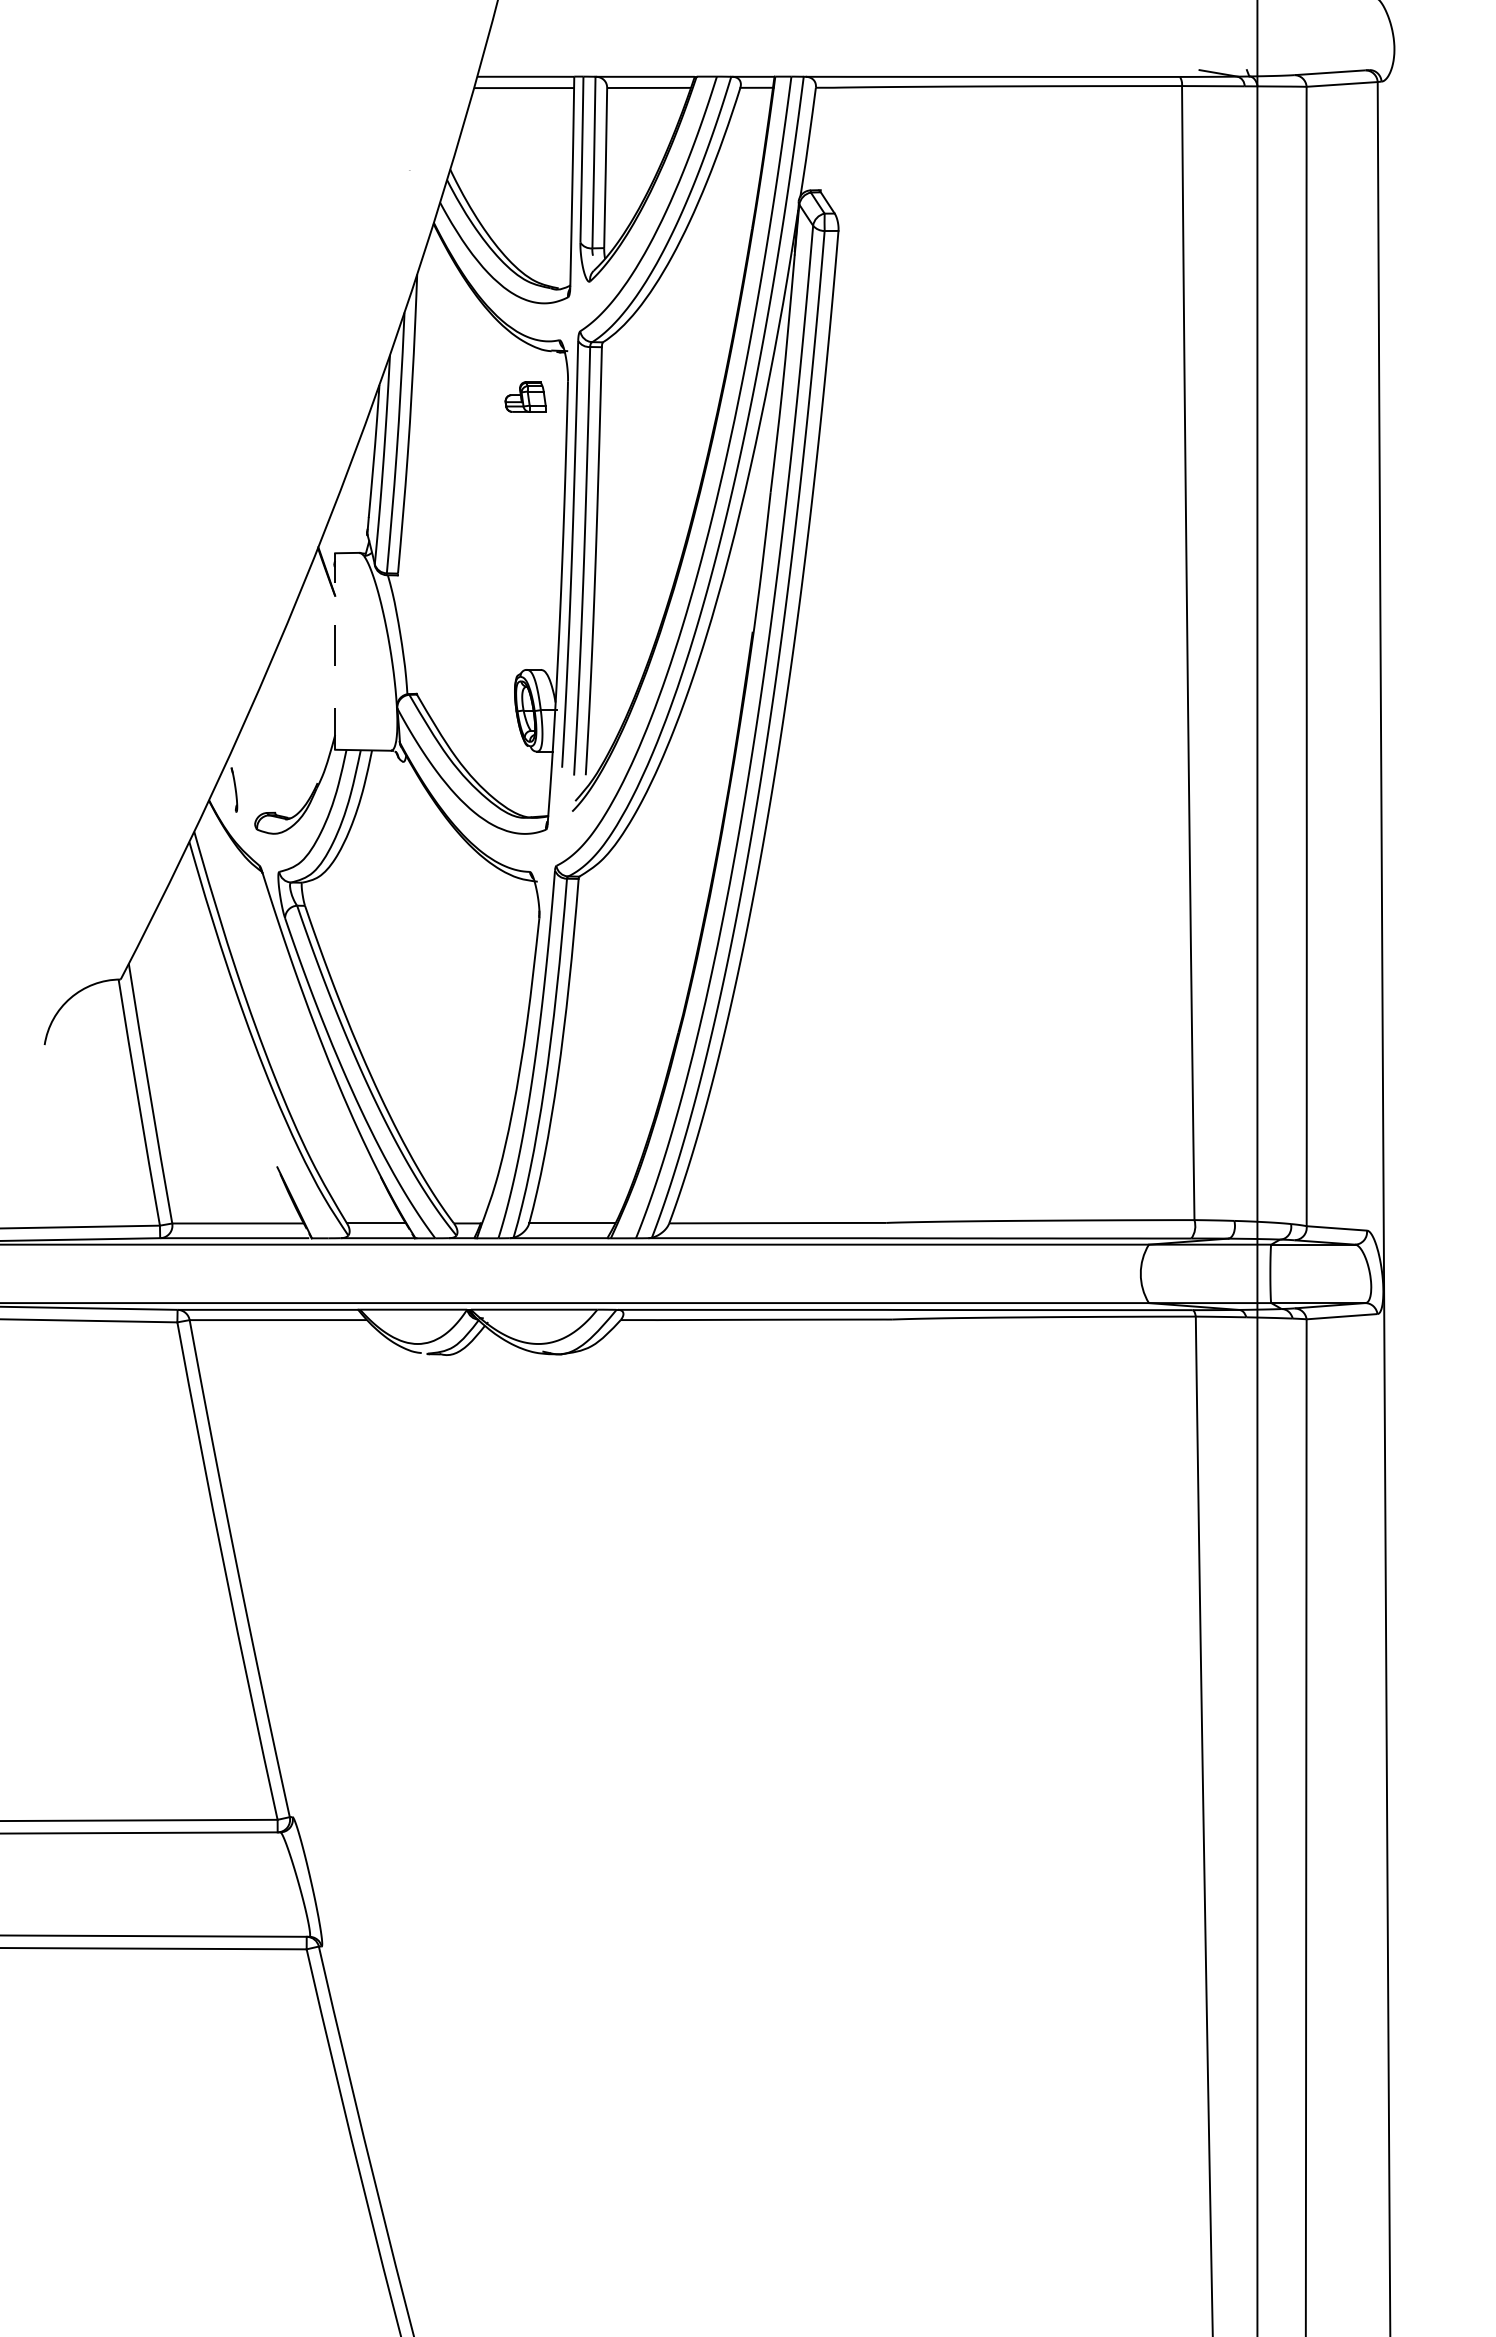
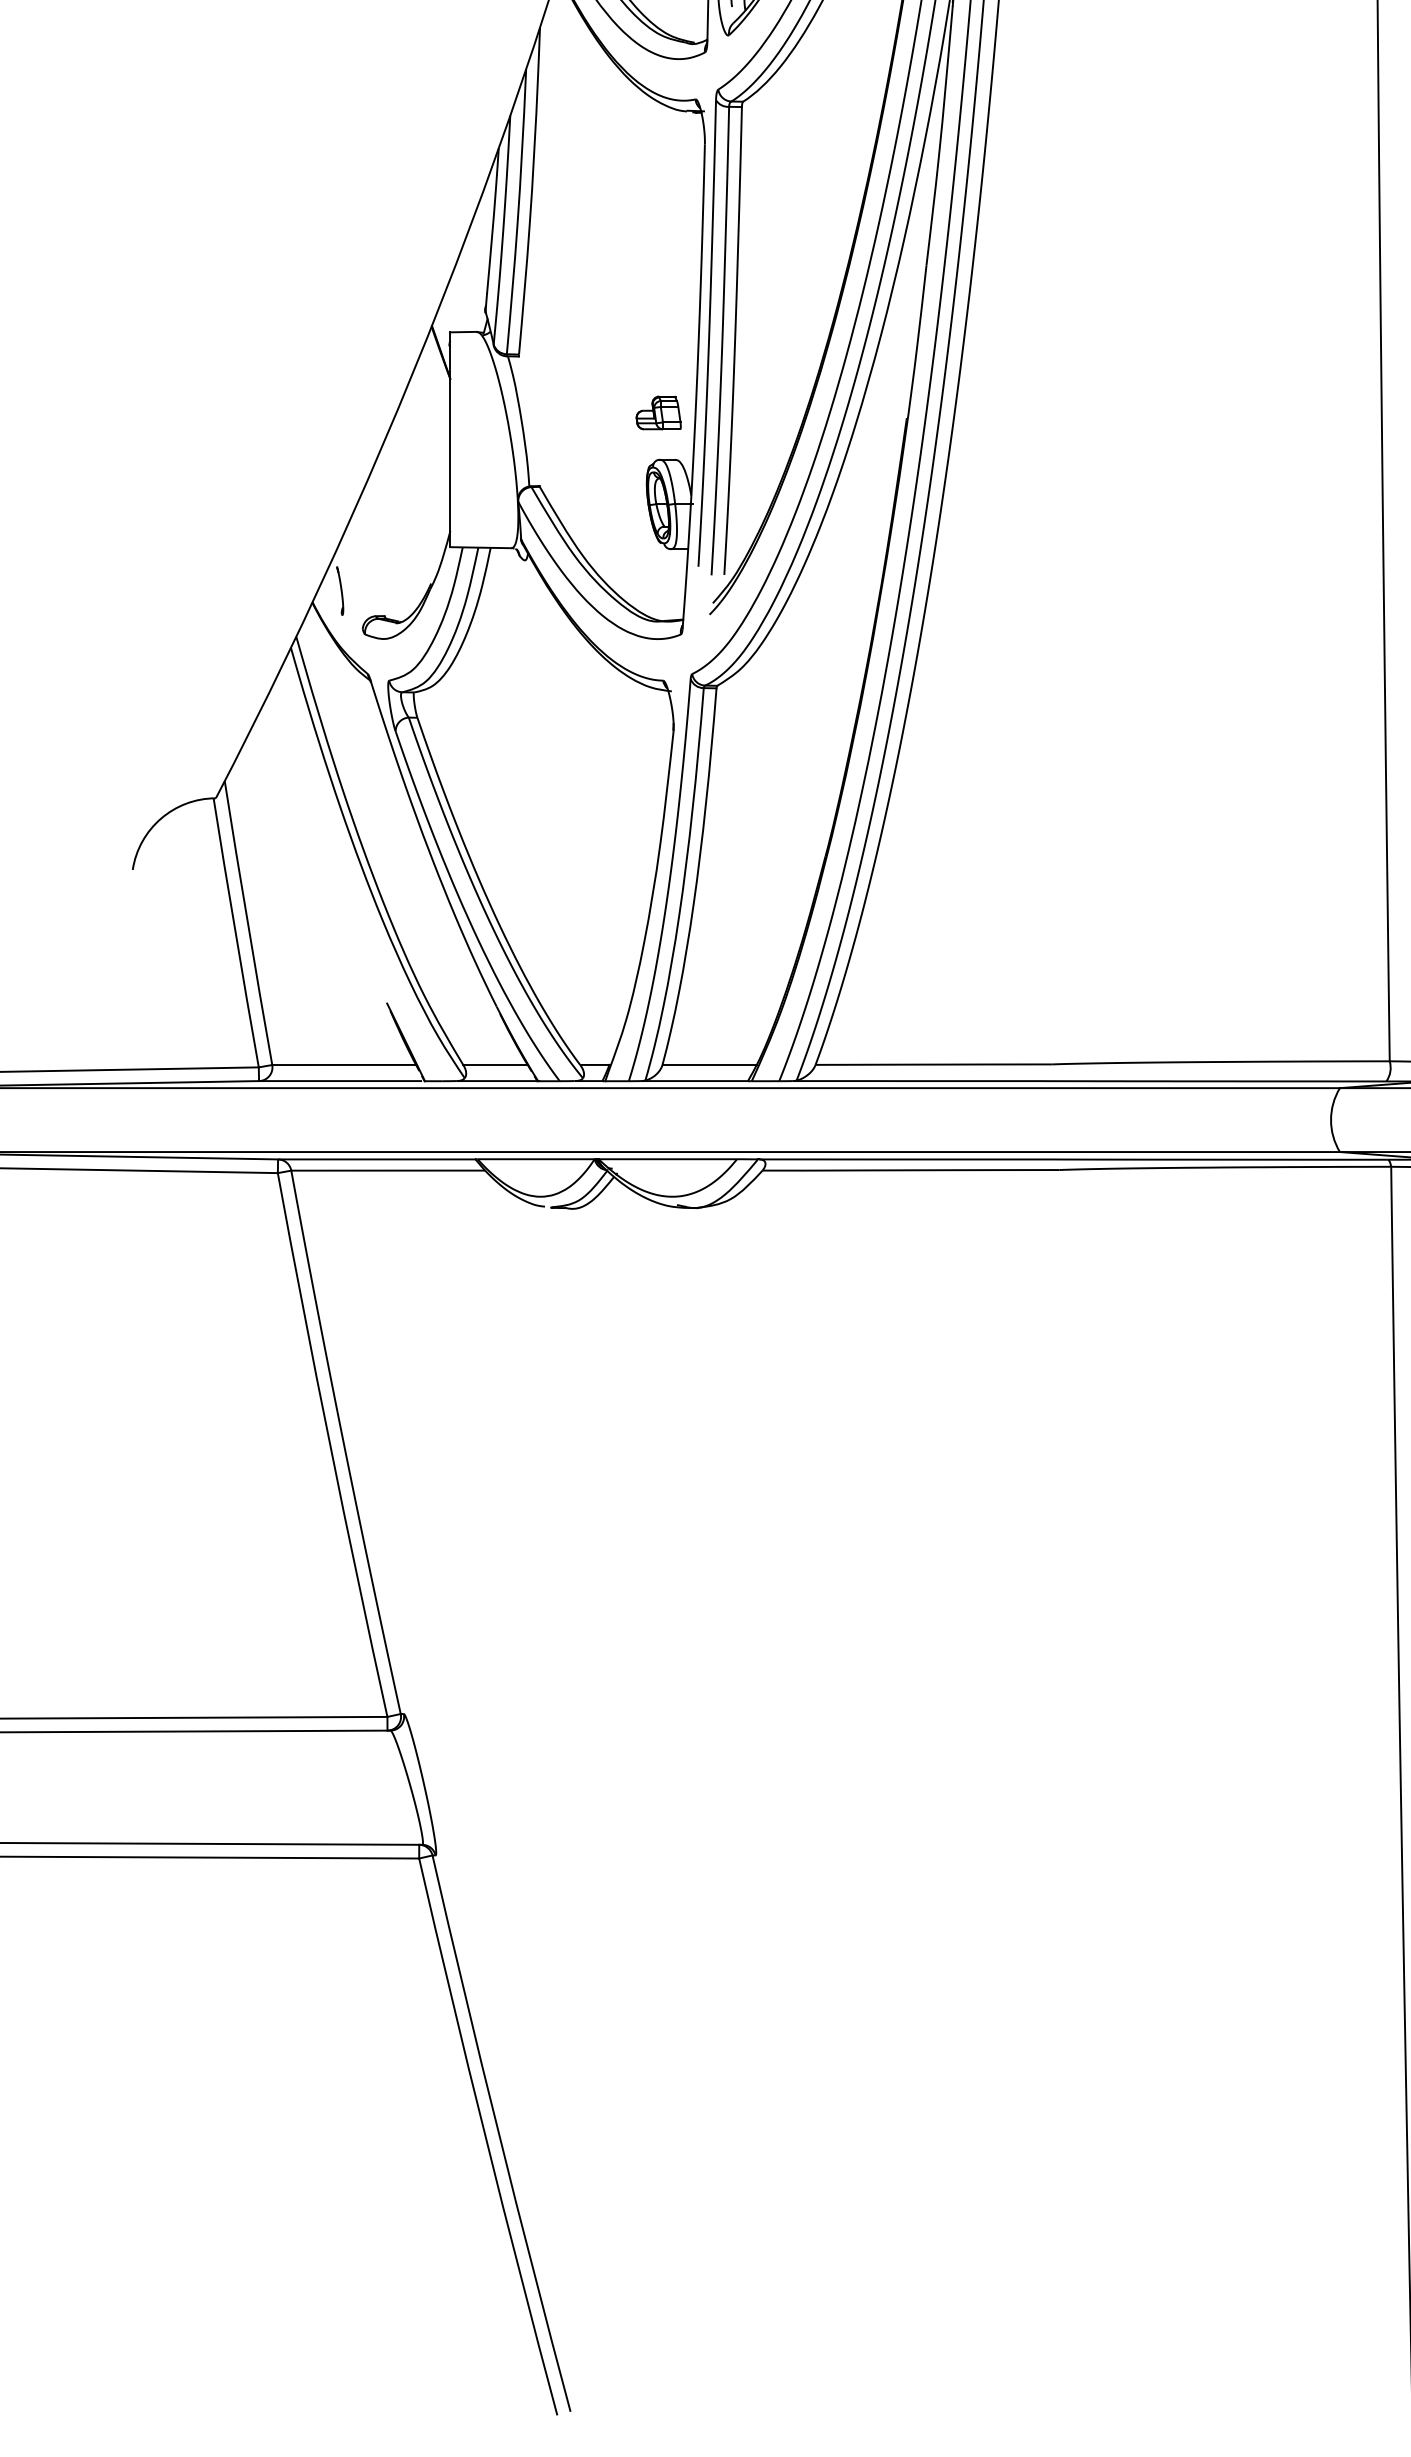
part: (525, 396) -> (658, 412), moved
line: (335, 651) -> (450, 439), dashed -> solid

